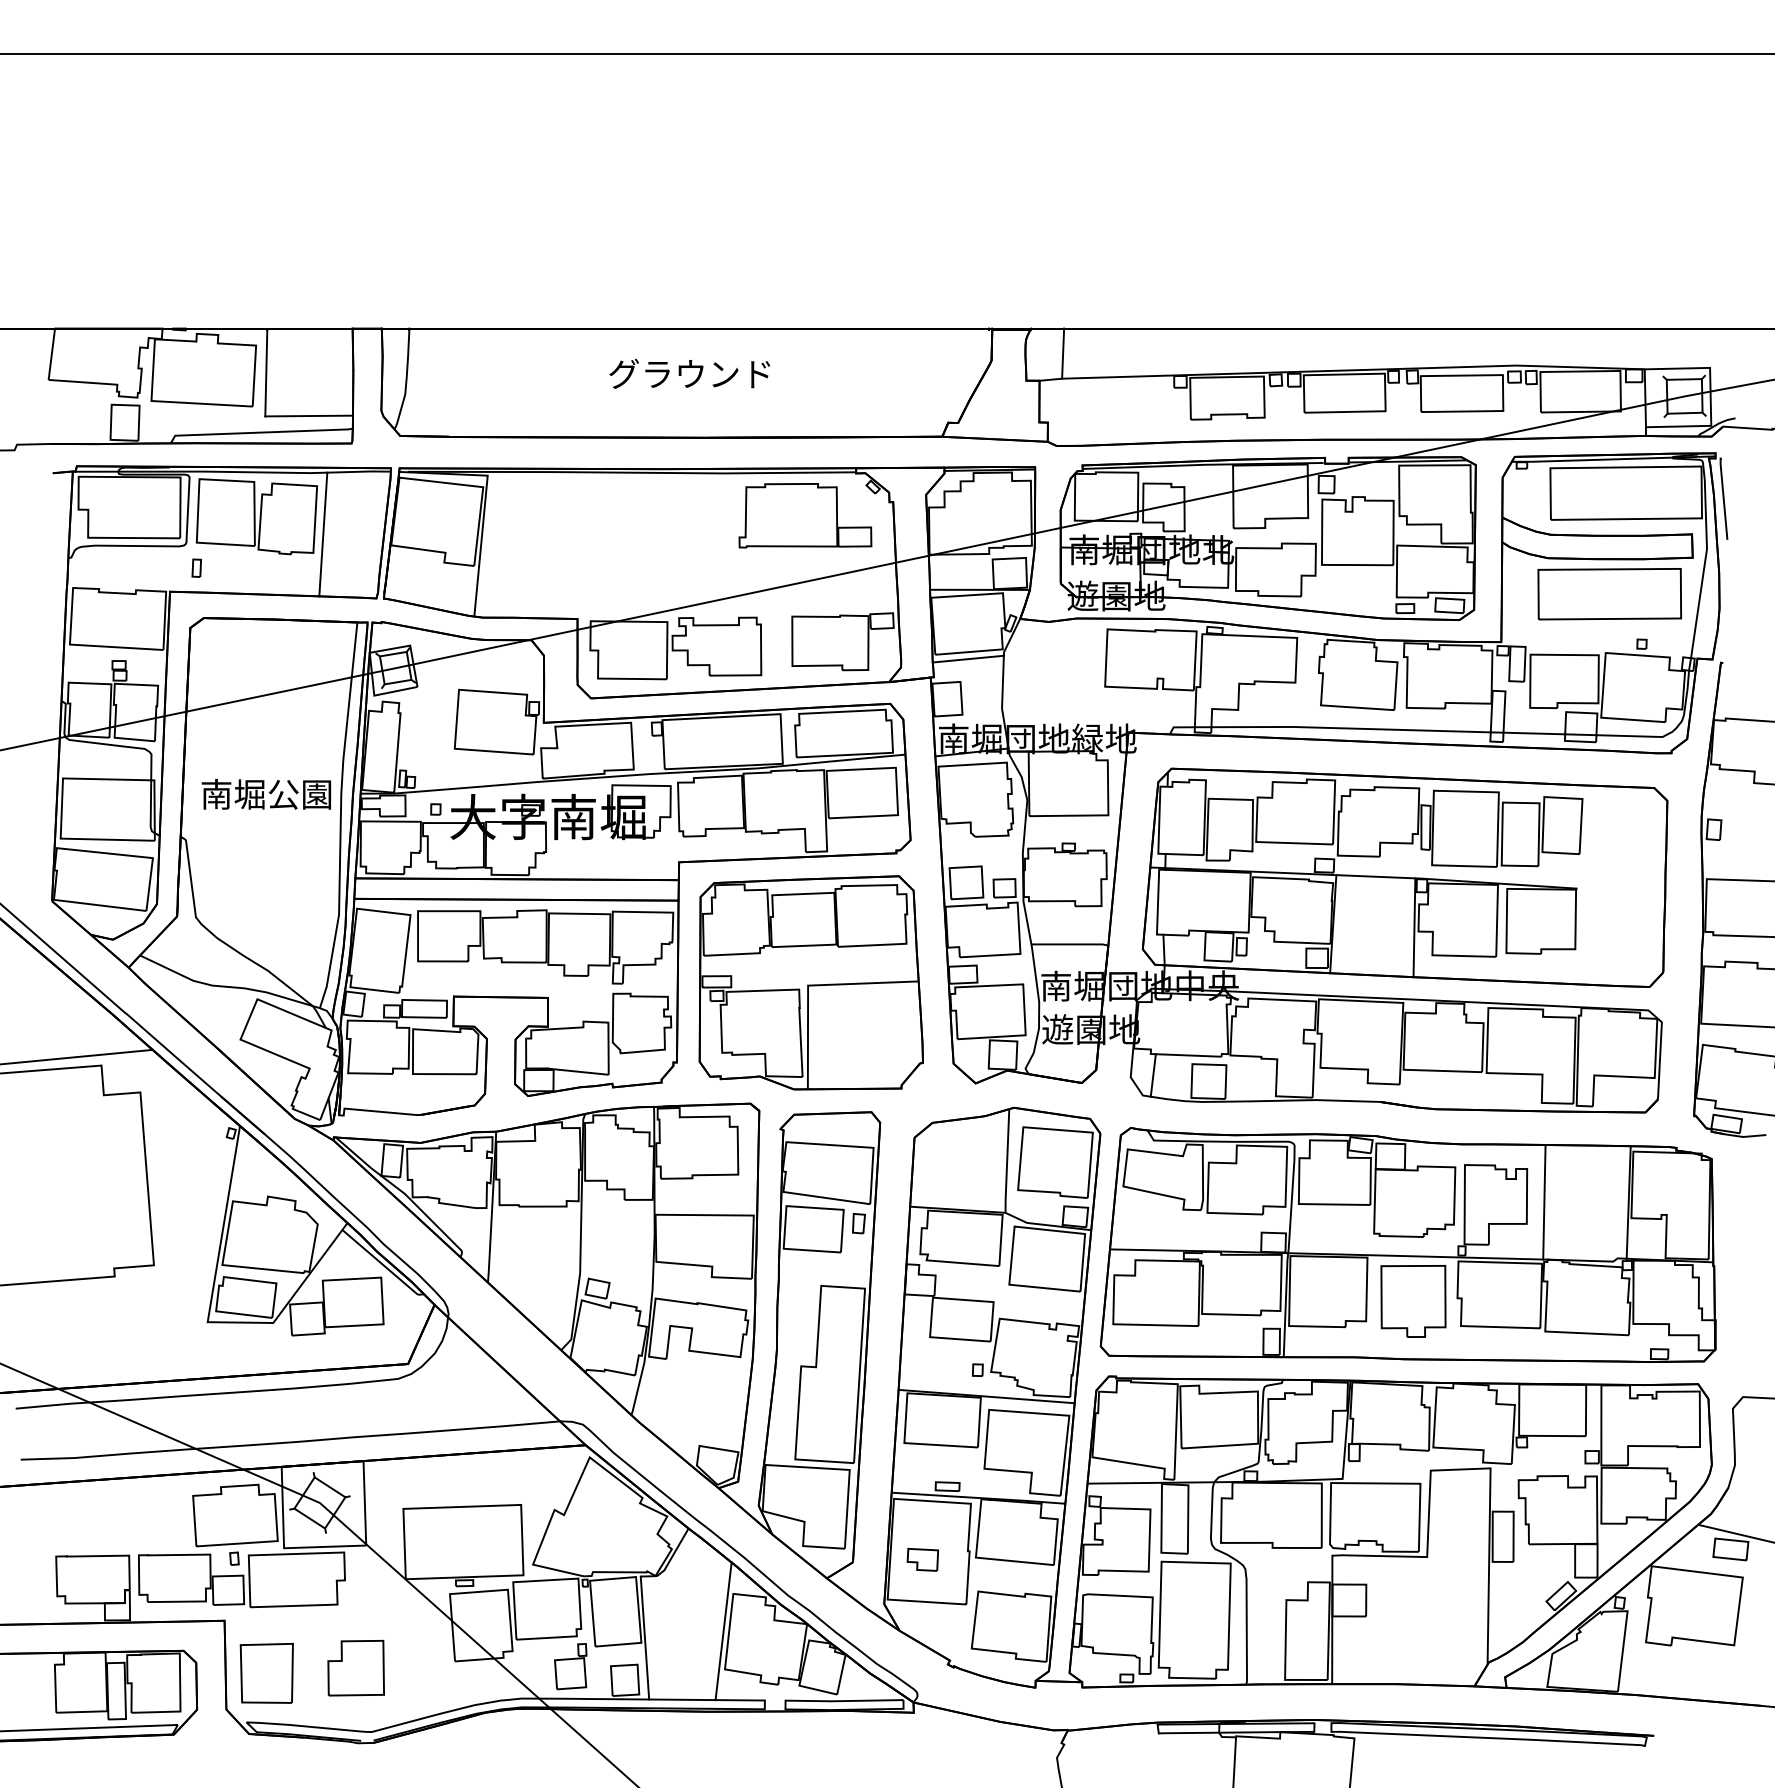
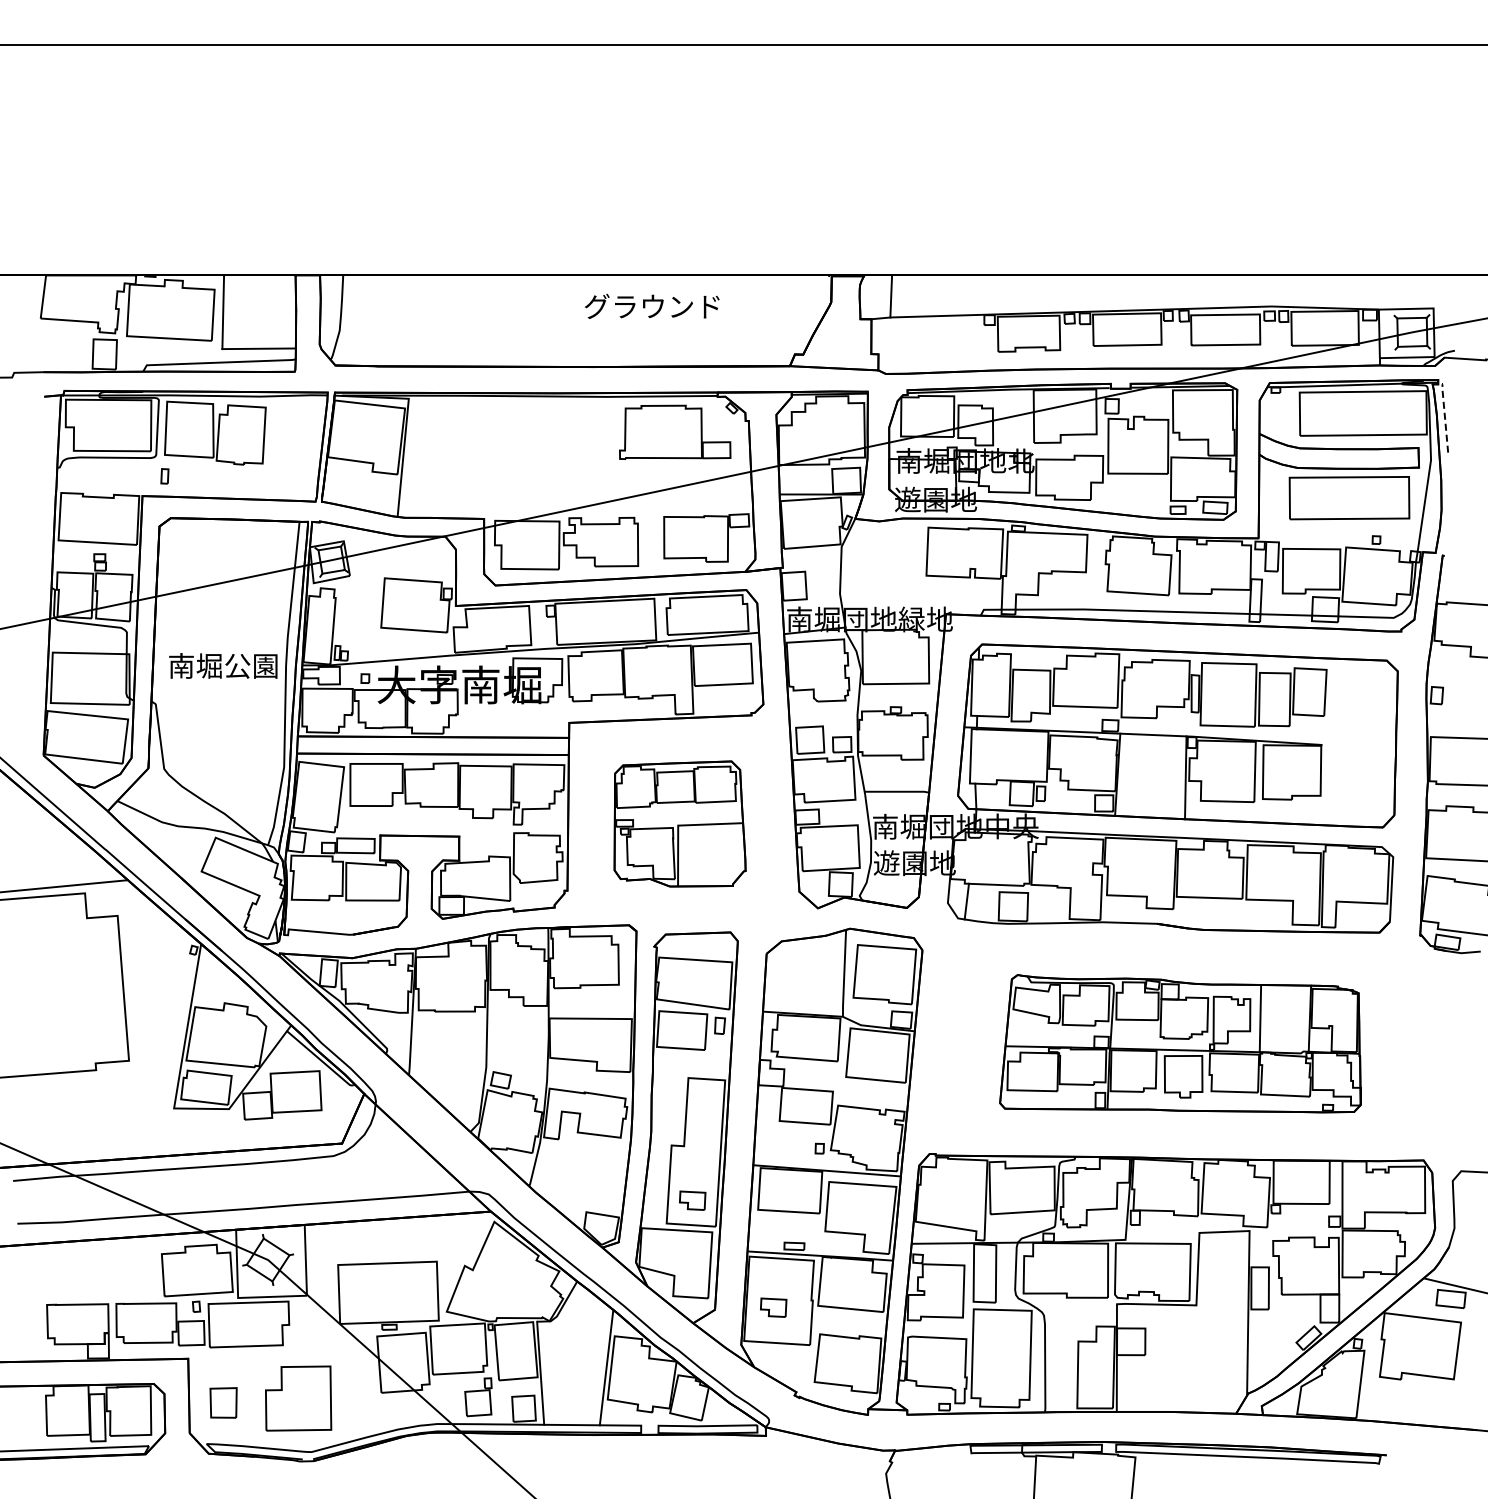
text: (690, 372) -> (652, 305), moved
line: (1723, 496) -> (1444, 416), solid -> dashed
line: (322, 533) -> (270, 447), removed
line: (968, 659) -> (811, 552), removed
part: (810, 982) -> (679, 823), size x0.7
part: (1408, 1244) -> (1180, 1043), size x0.7
part: (826, 1431) -> (692, 1200), added
part: (356, 1668) -> (298, 1398), size x1.4
part: (266, 1672) -> (223, 1402), size x0.6

